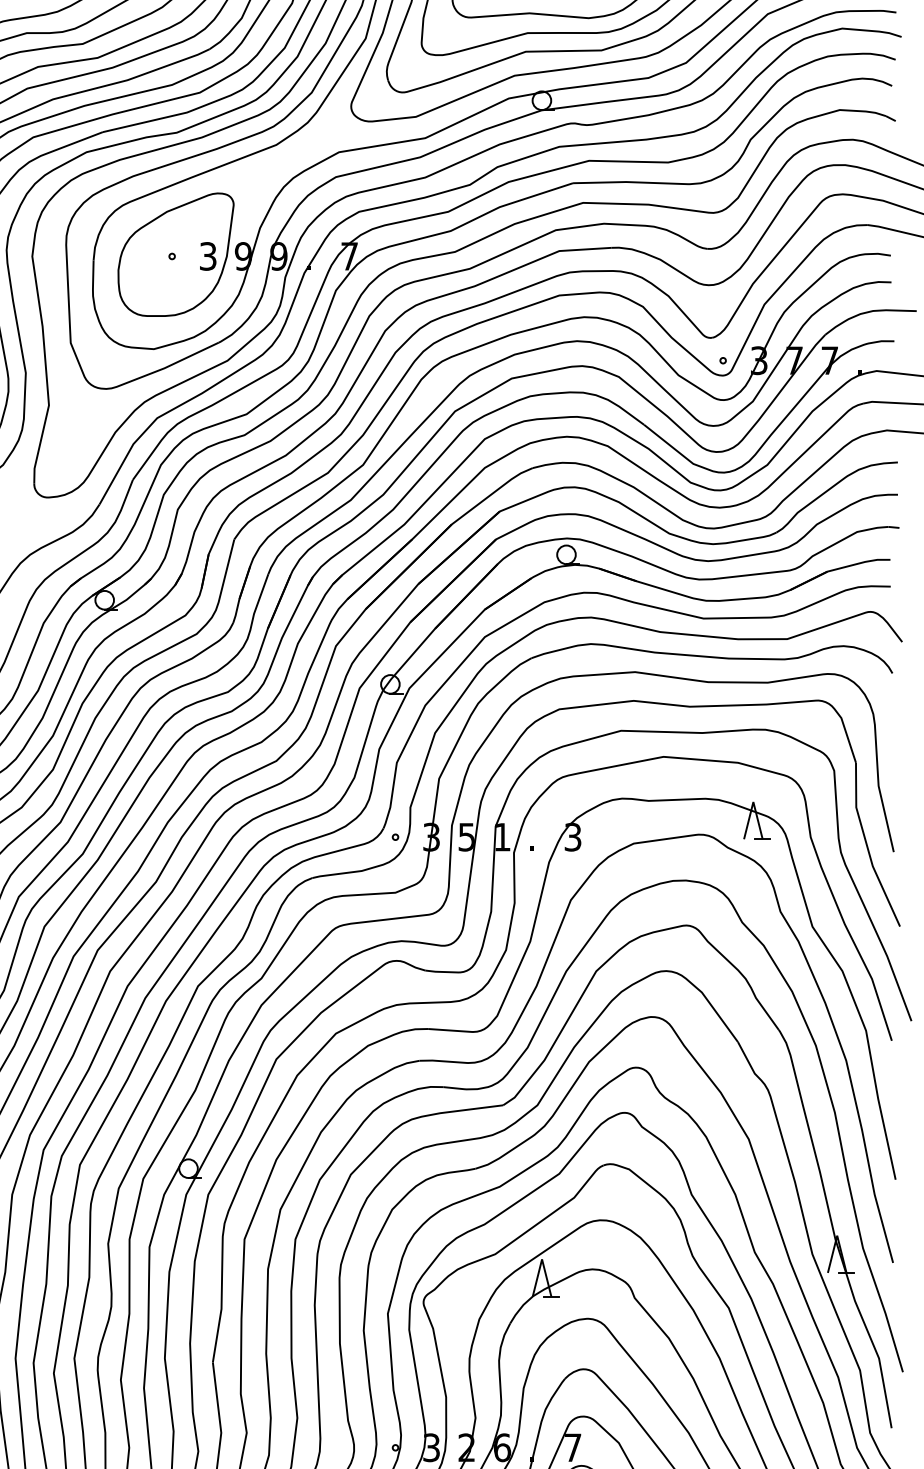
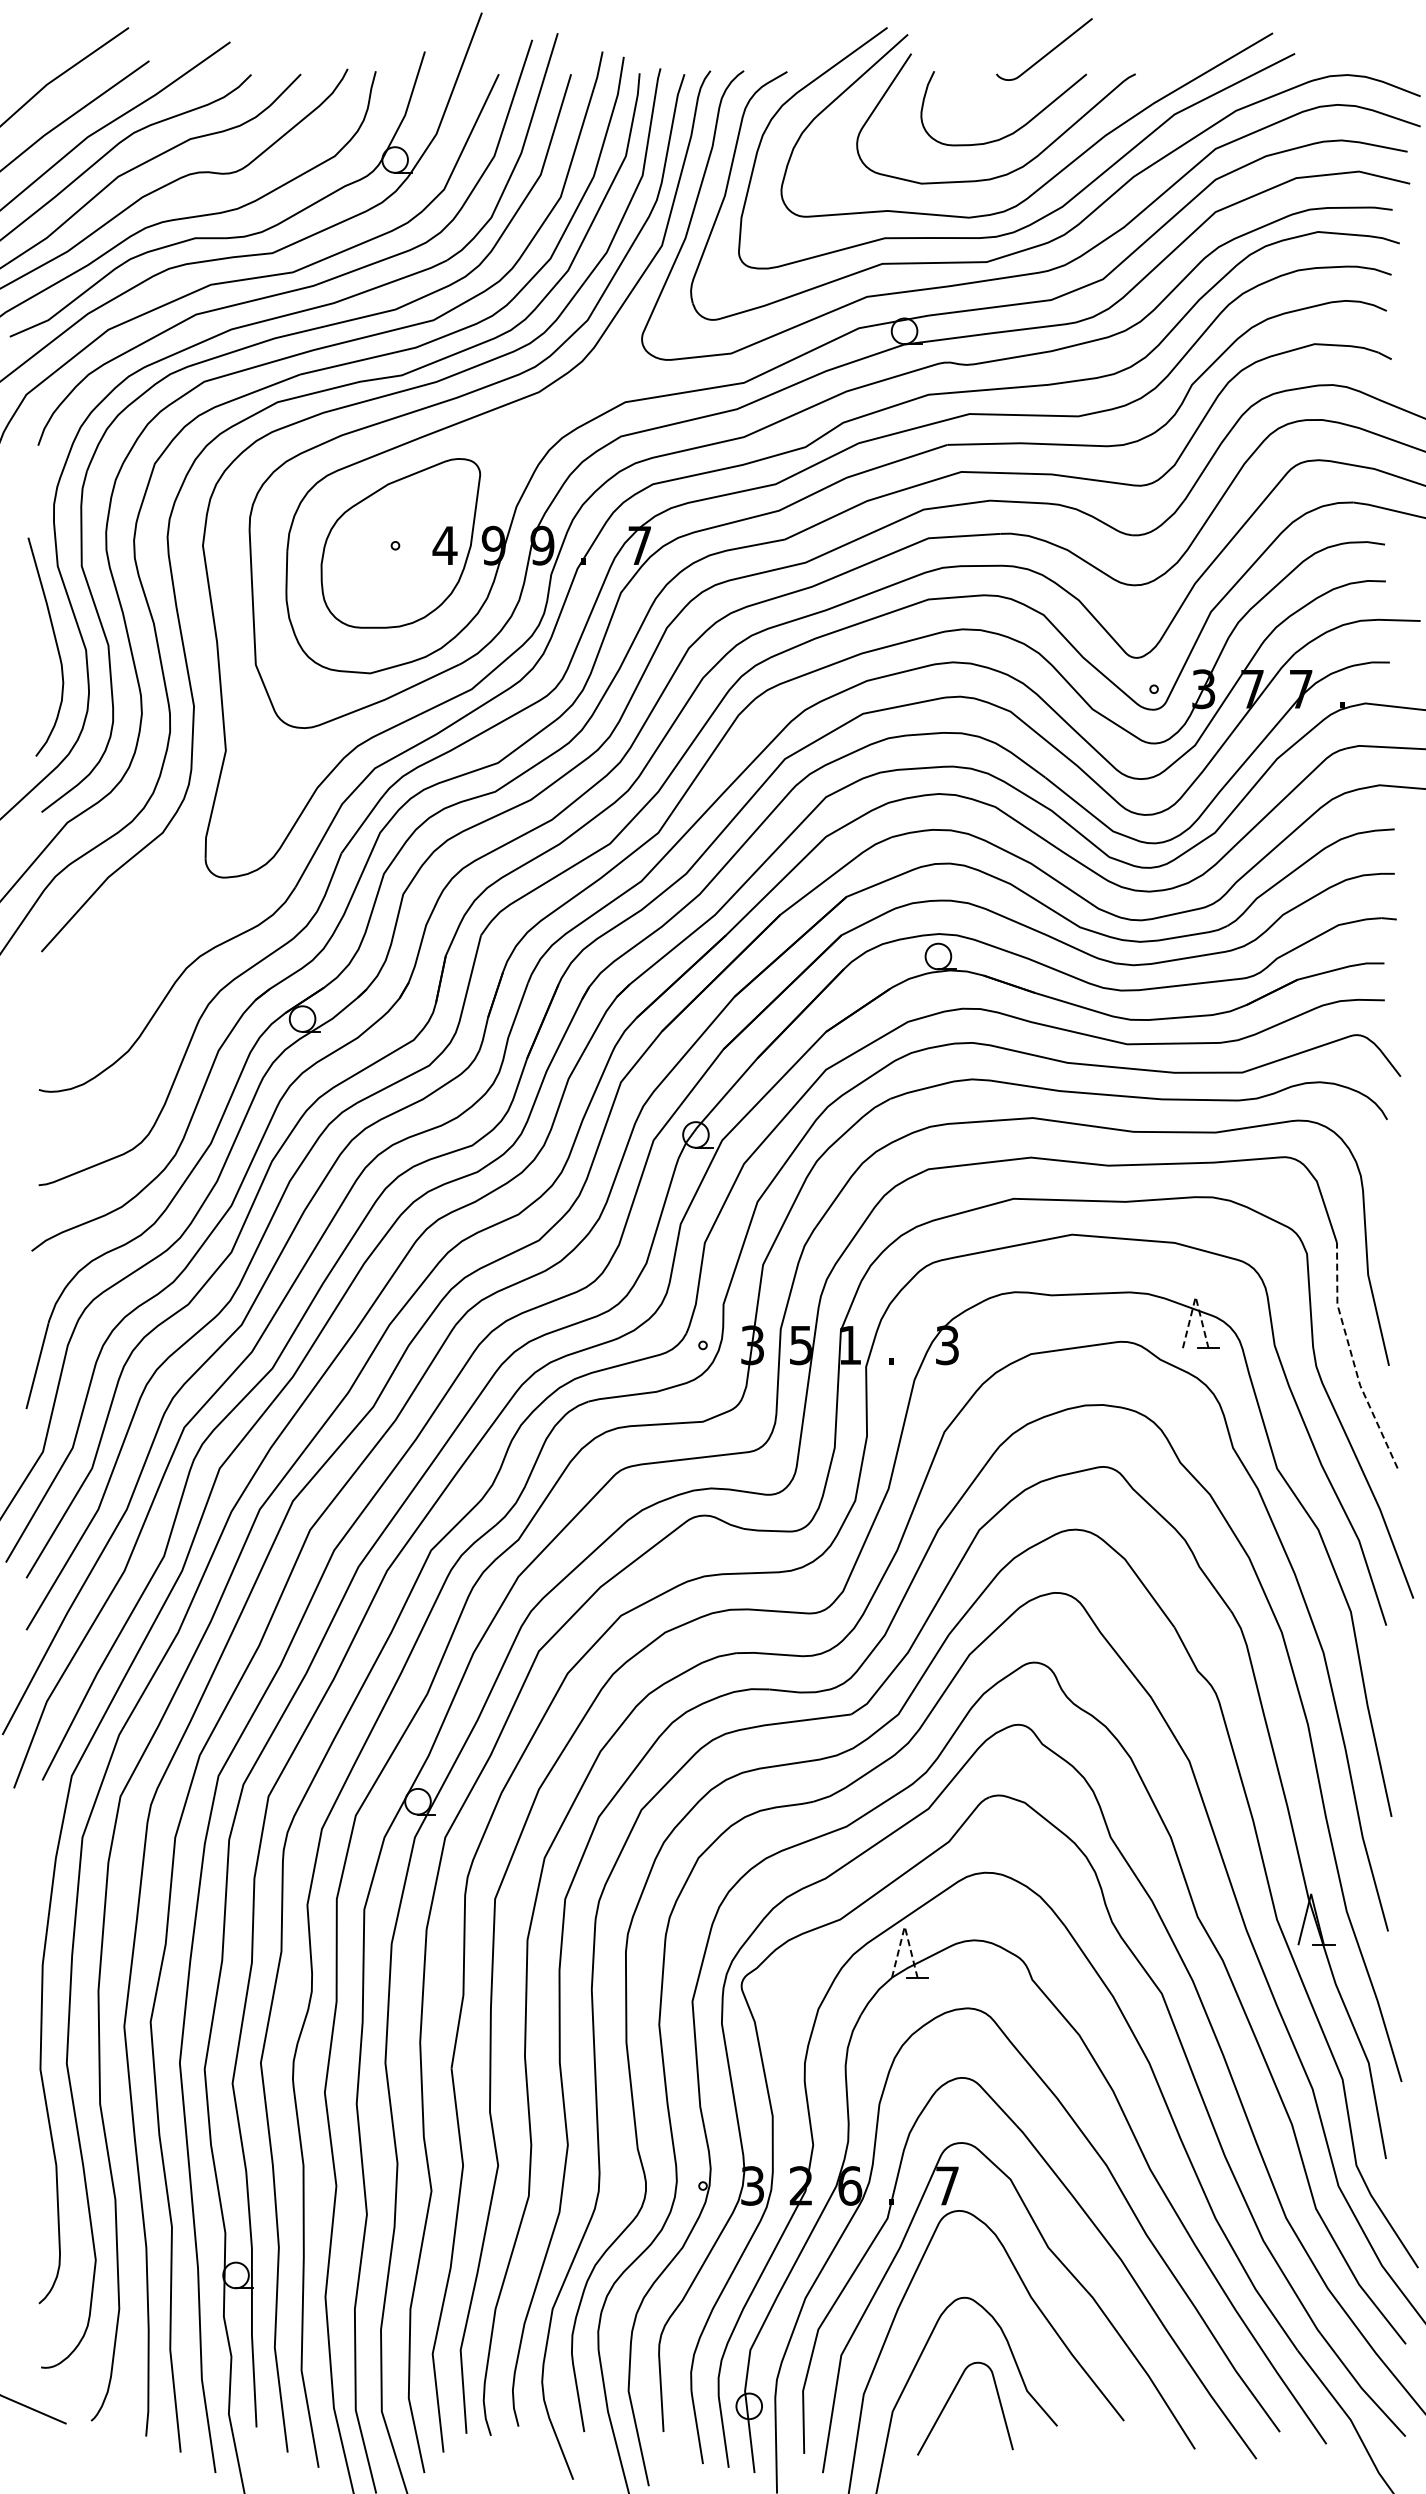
text: (207, 256) -> (444, 545), 3 -> 4
line: (753, 801) -> (1195, 1296), solid -> dashed
line: (867, 846) -> (1352, 1358), solid -> dashed
line: (541, 1259) -> (904, 1926), solid -> dashed

